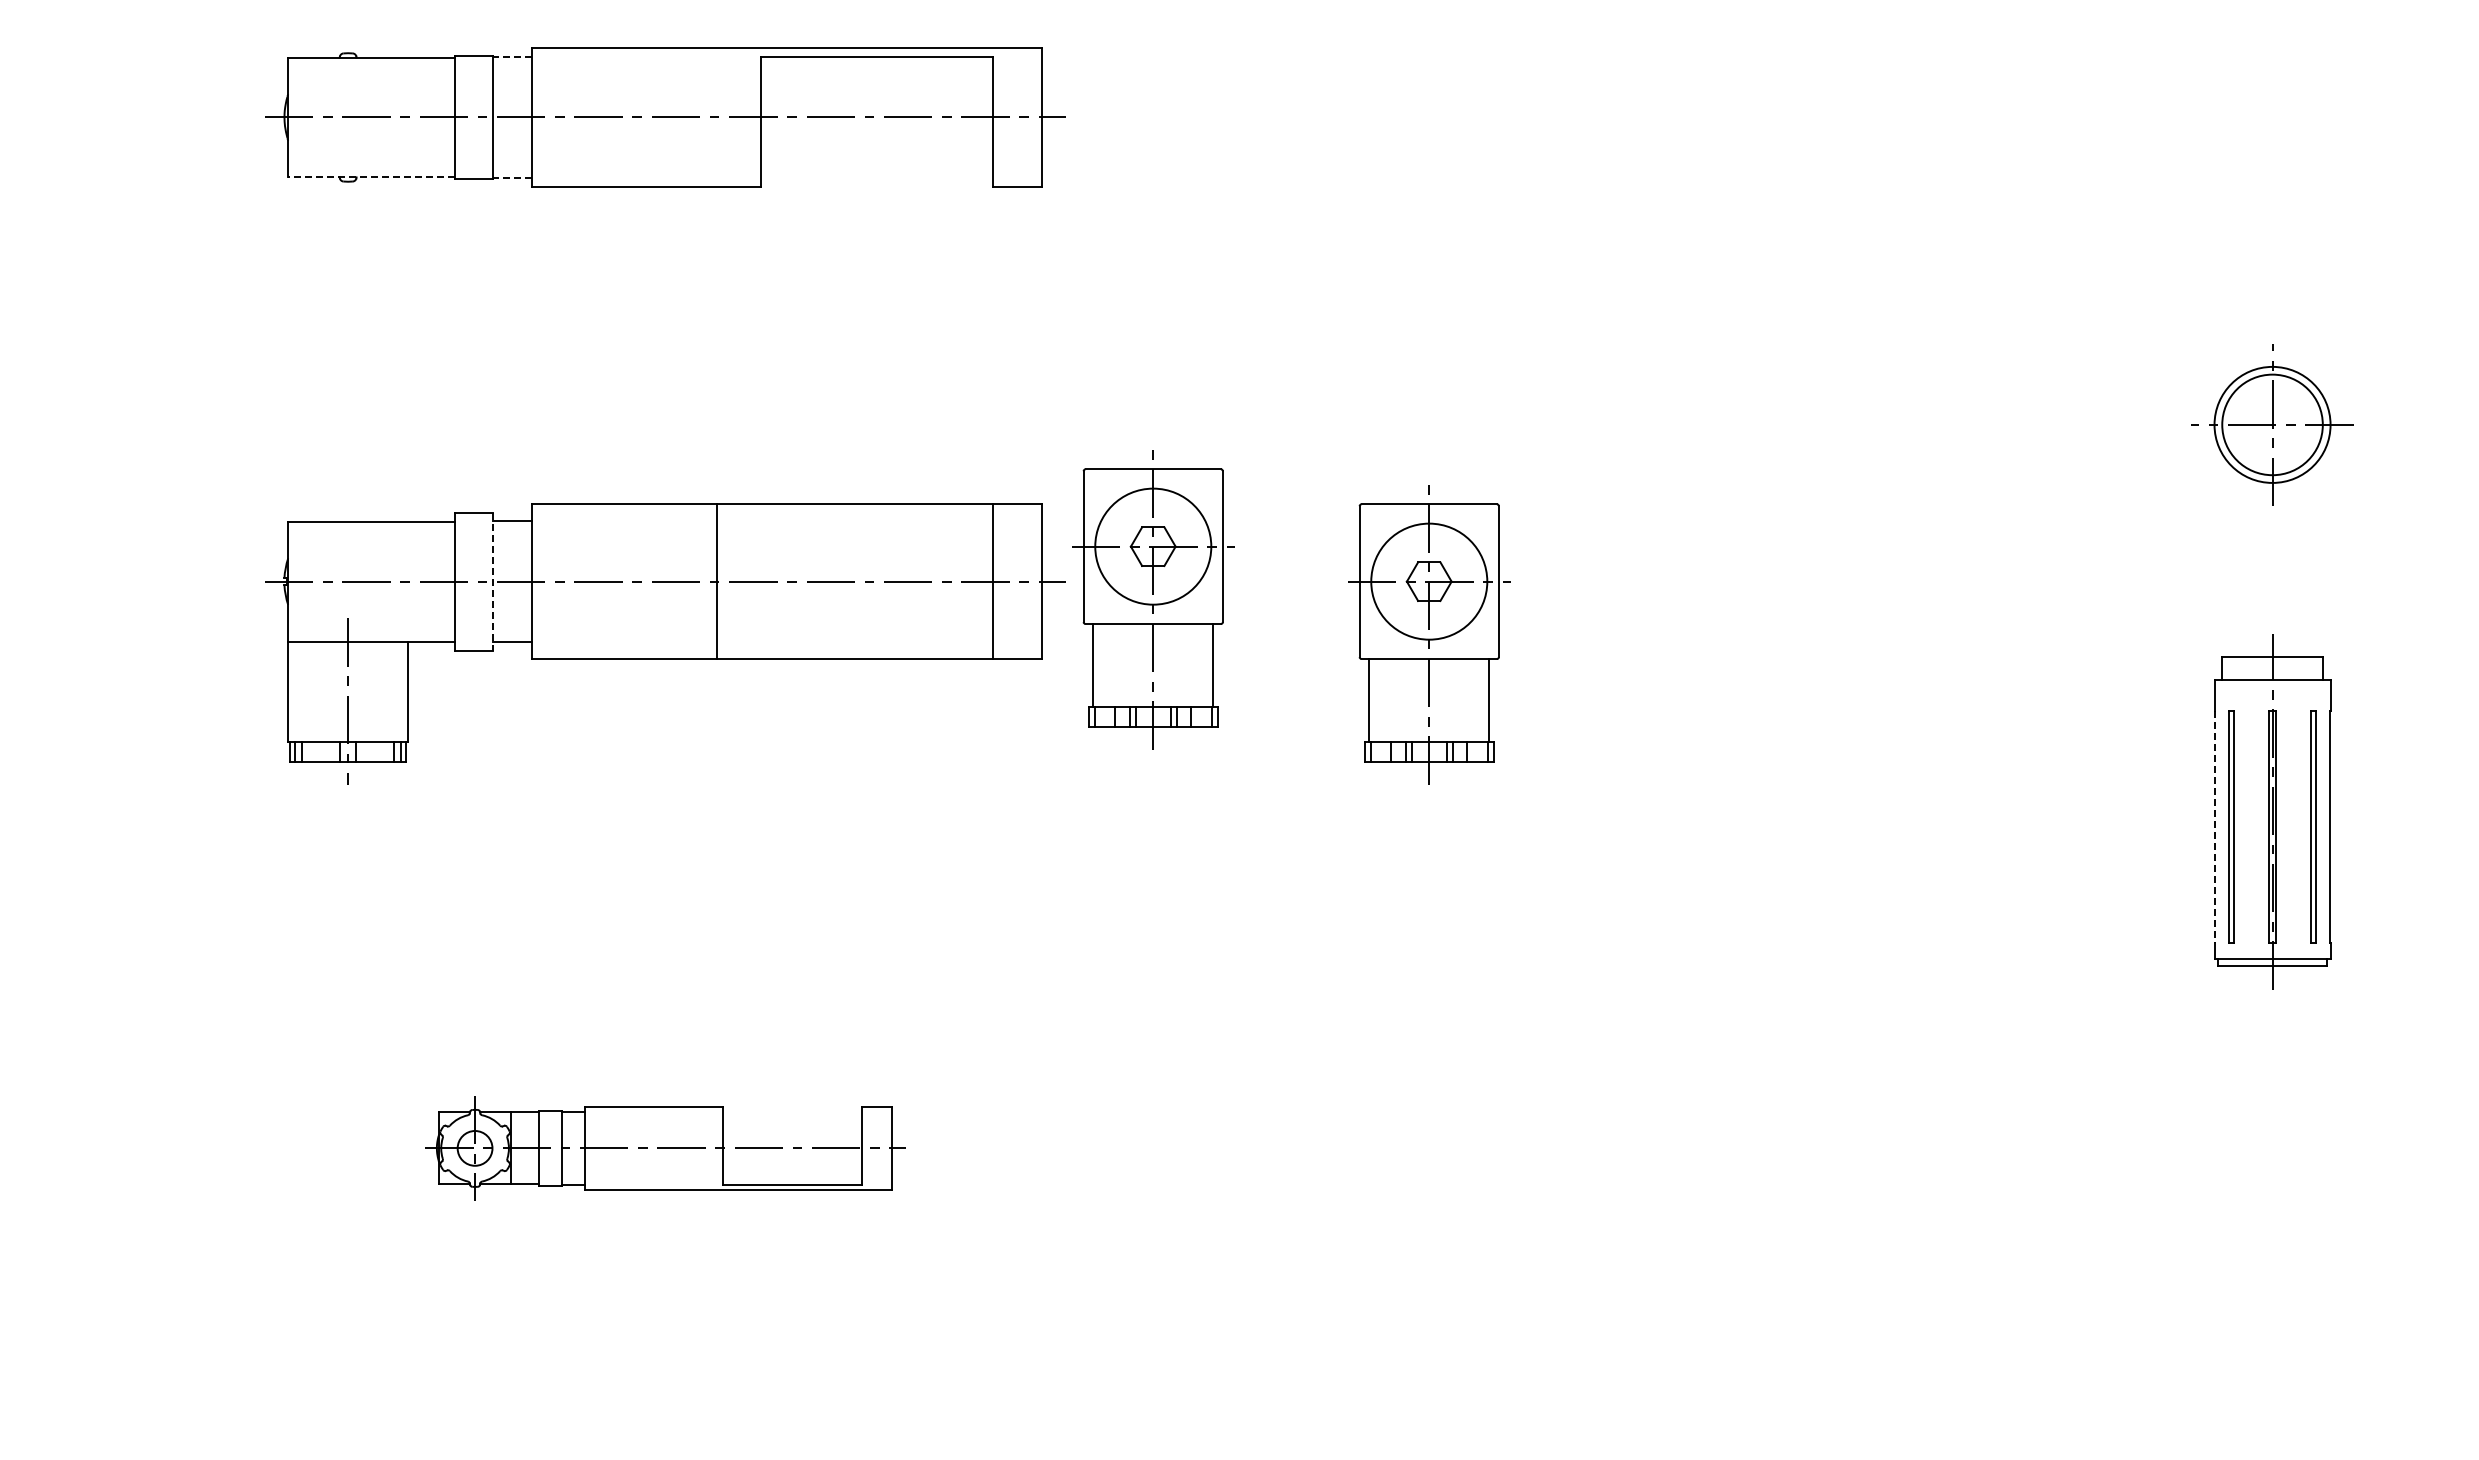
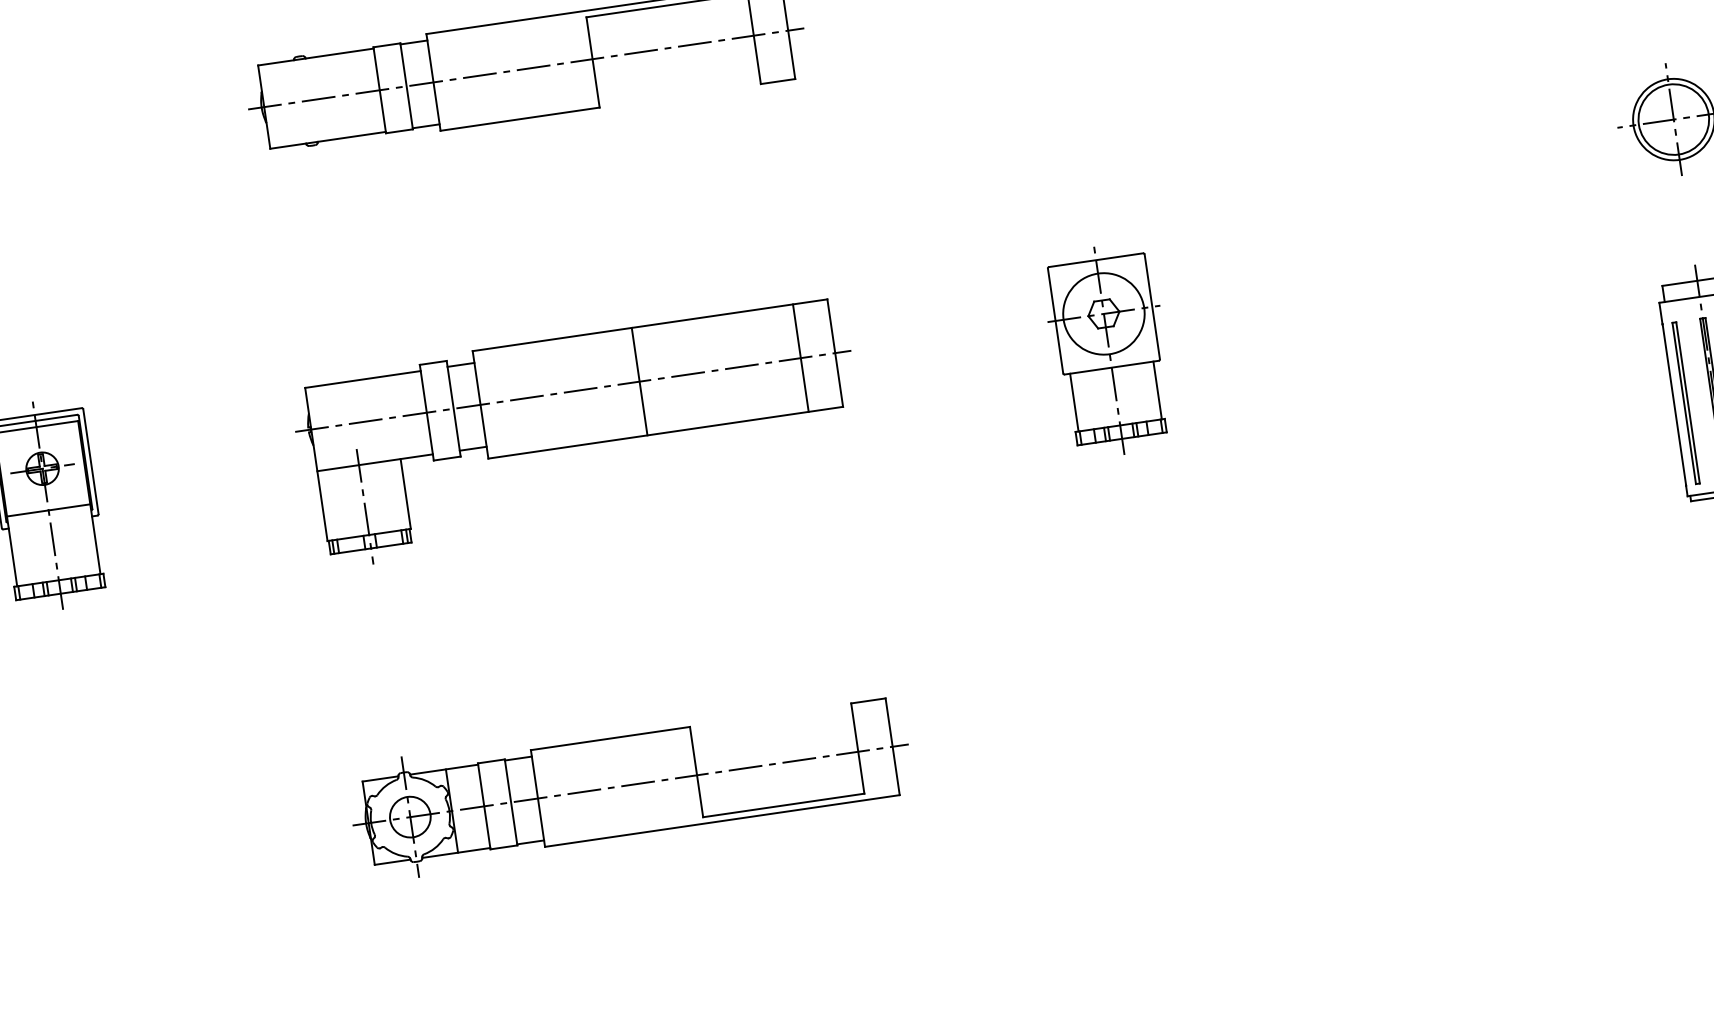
line: (512, 57) -> (413, 42), dashed -> solid
line: (370, 177) -> (327, 140), dashed -> solid
line: (512, 177) -> (426, 126), dashed -> solid
line: (493, 581) -> (453, 408), dashed -> solid
line: (716, 581) -> (639, 381), moved
part: (1153, 599) -> (914, 354), removed
line: (2214, 827) -> (1674, 405), dashed -> solid
part: (665, 1148) -> (630, 785), size x1.67

